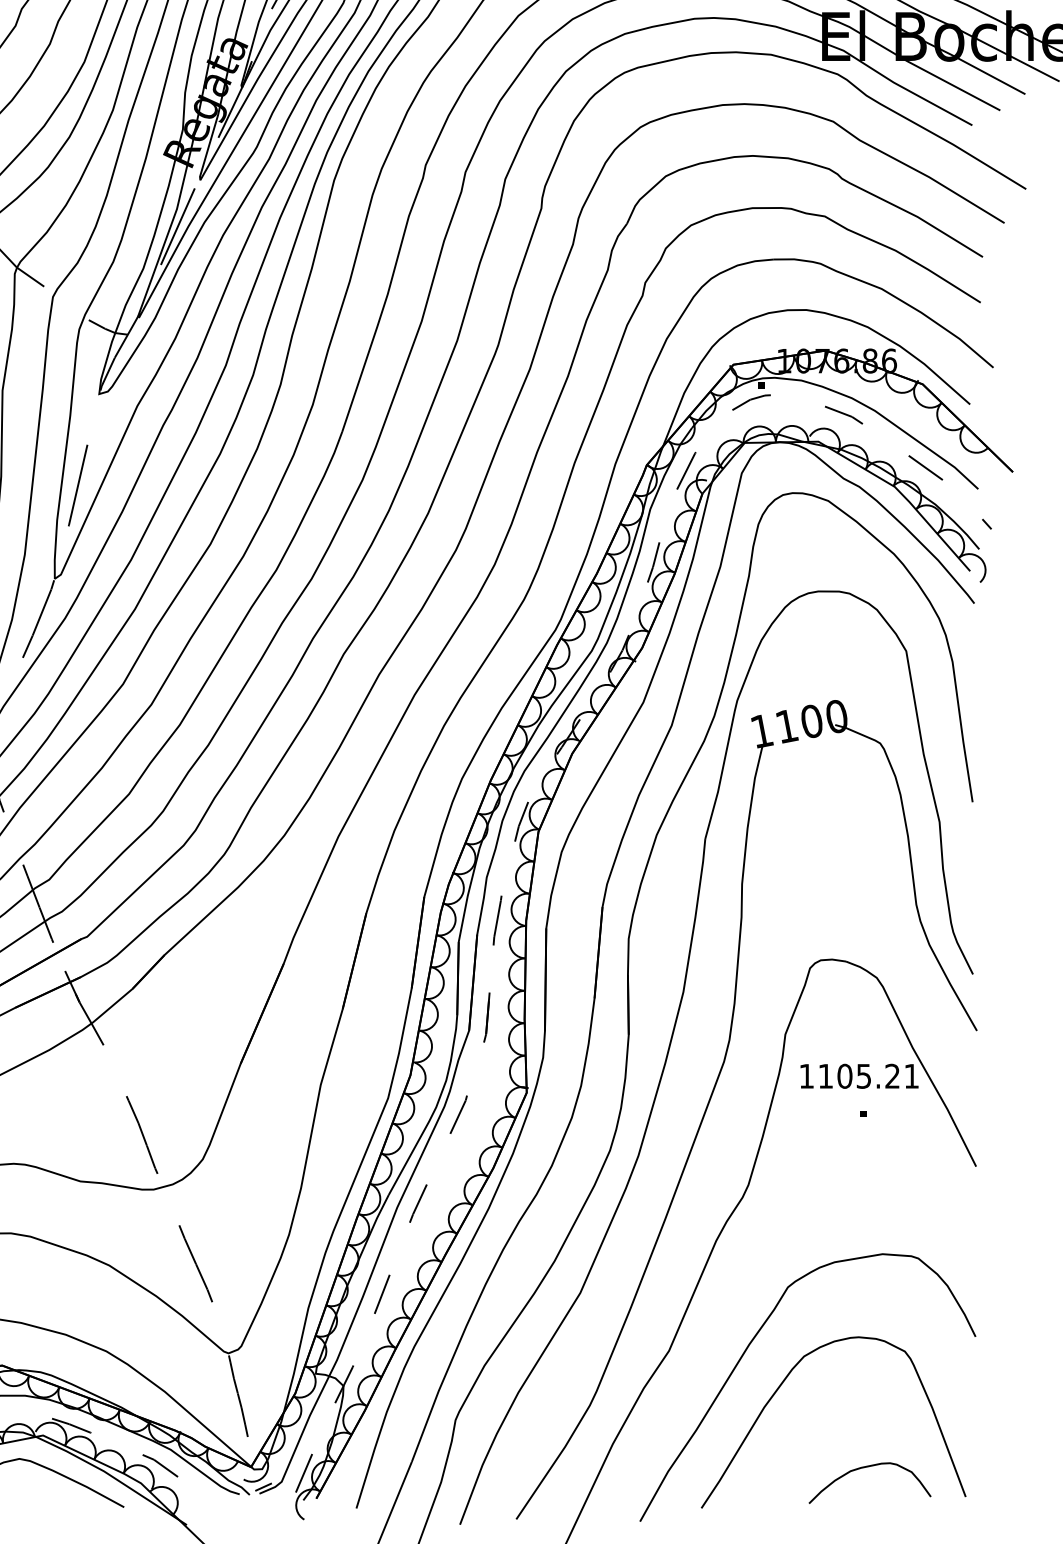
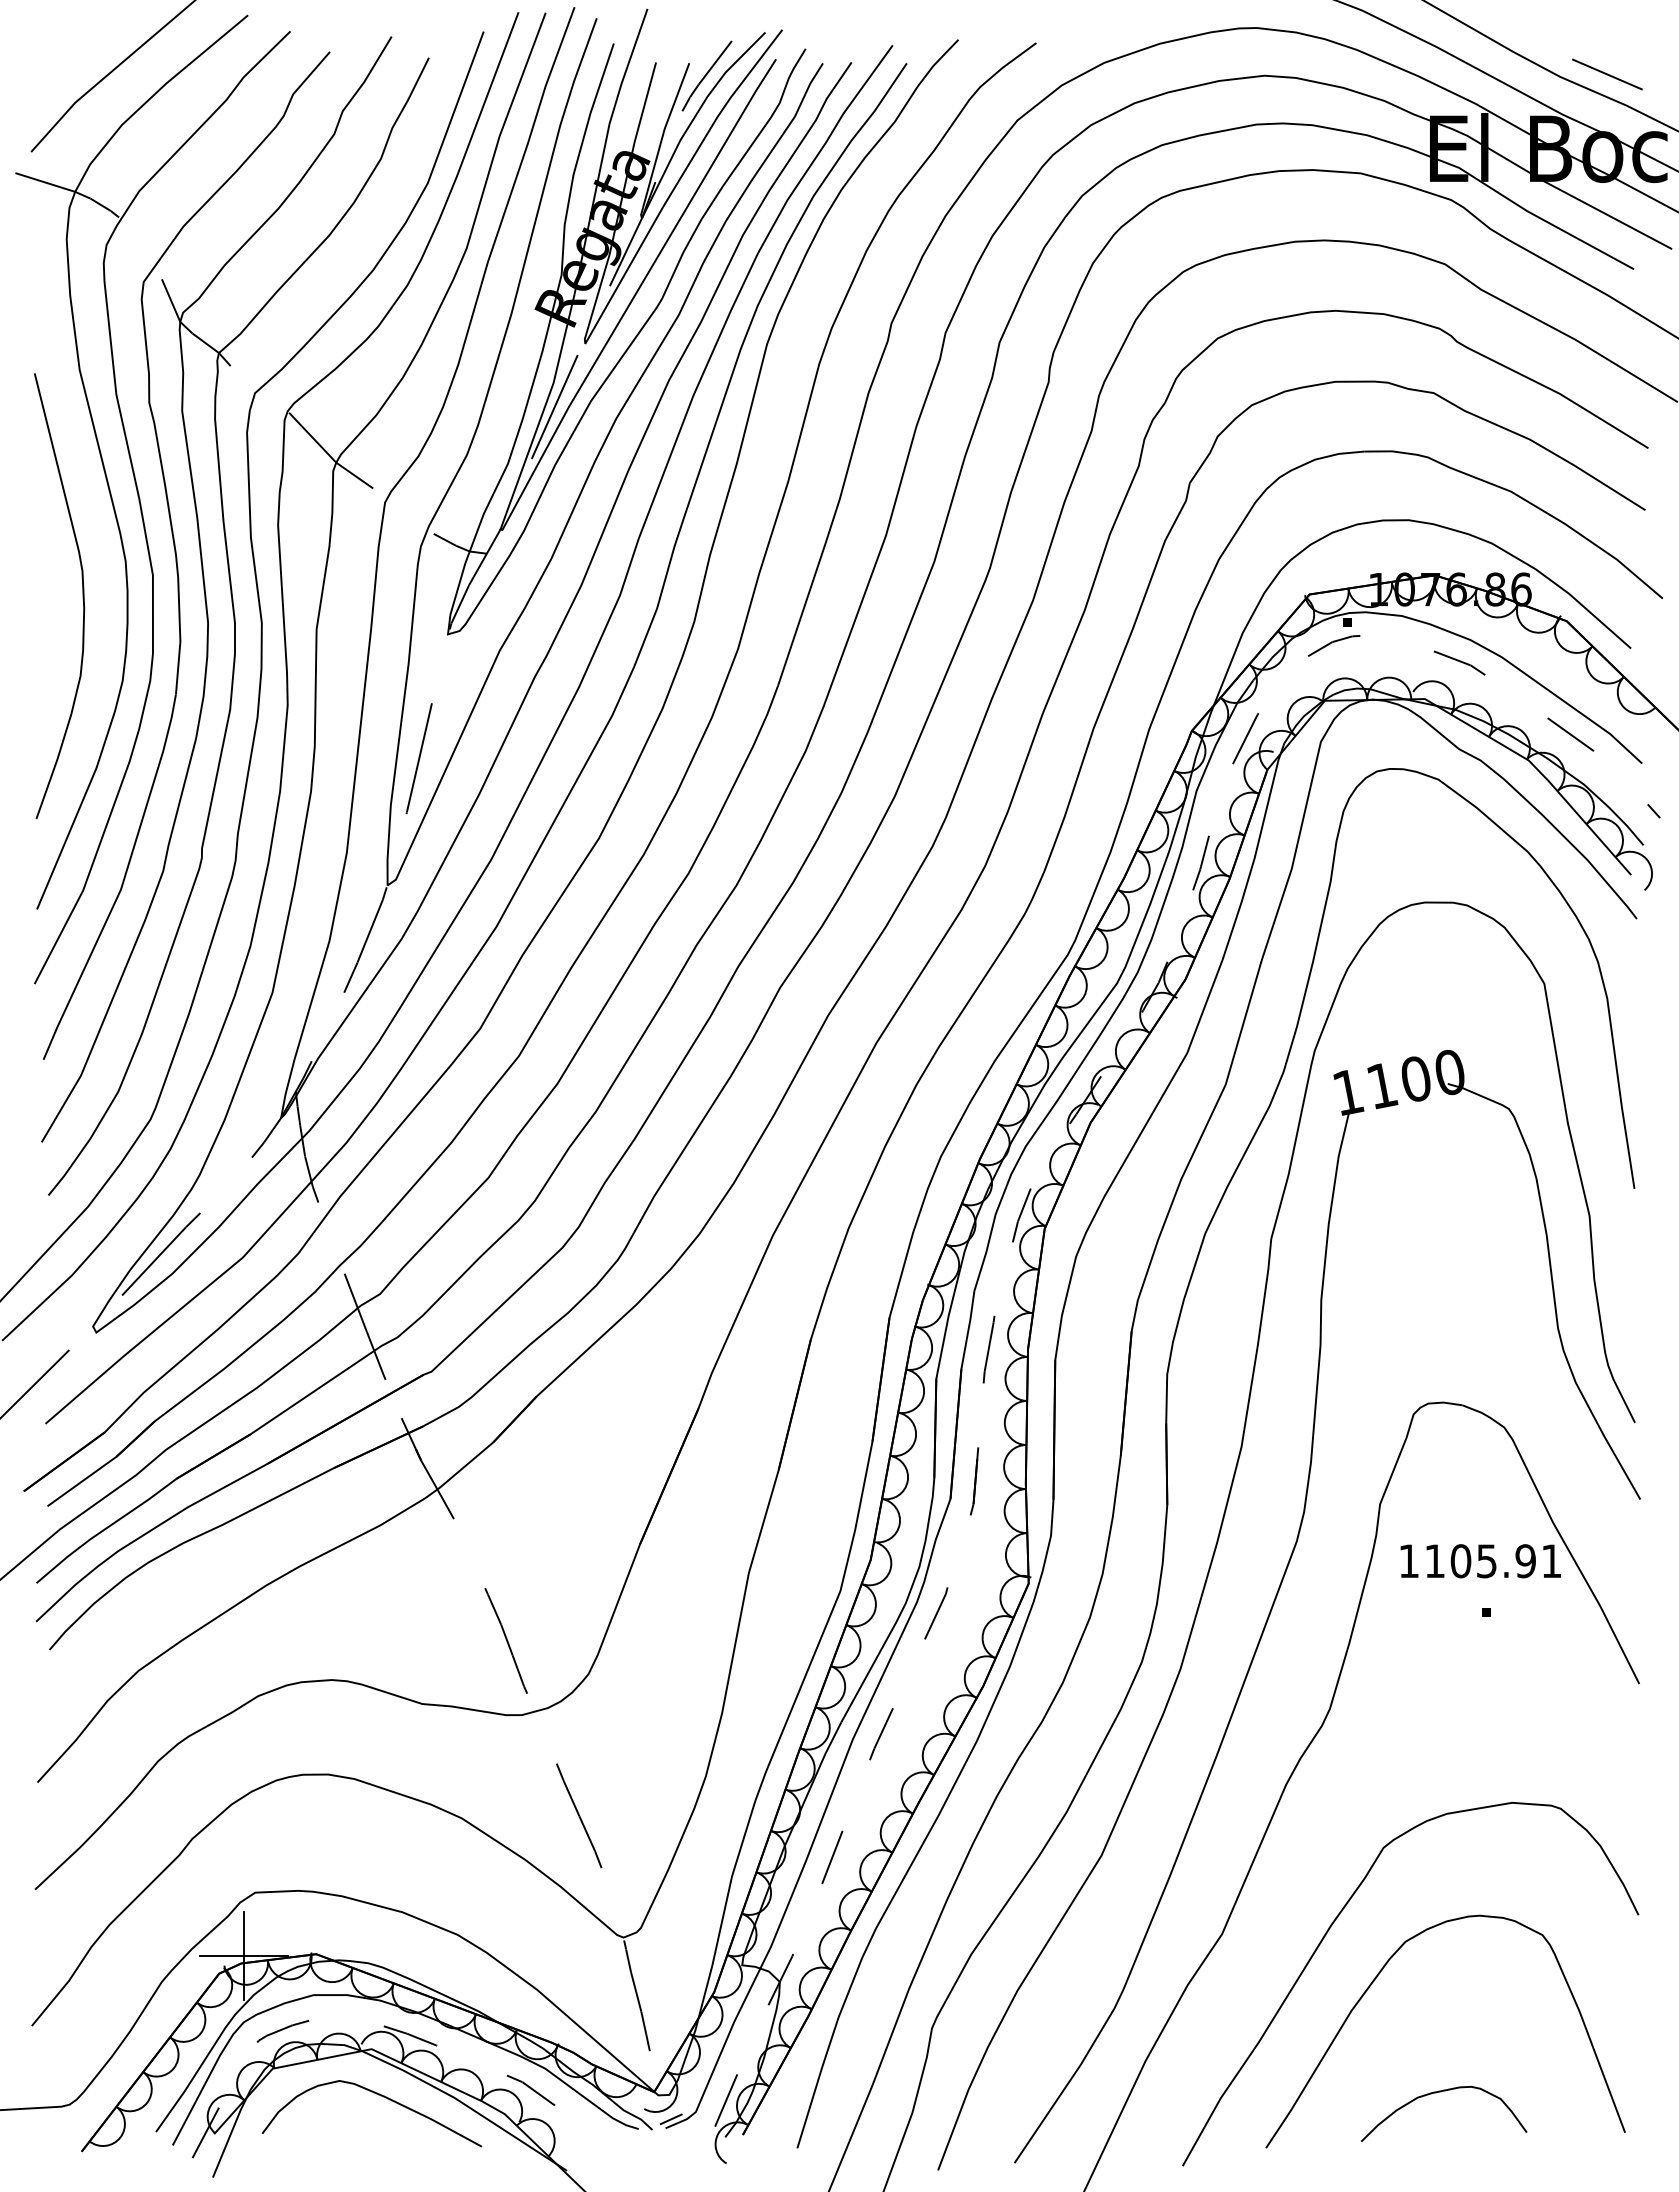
text: (892, 1076) -> (1525, 1561), 1105.21 -> 1105.91
curve: (868, 1467) -> (1441, 2092), moved

